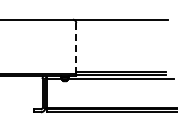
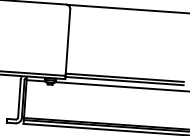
line: (76, 48) -> (68, 42), dashed -> solid

